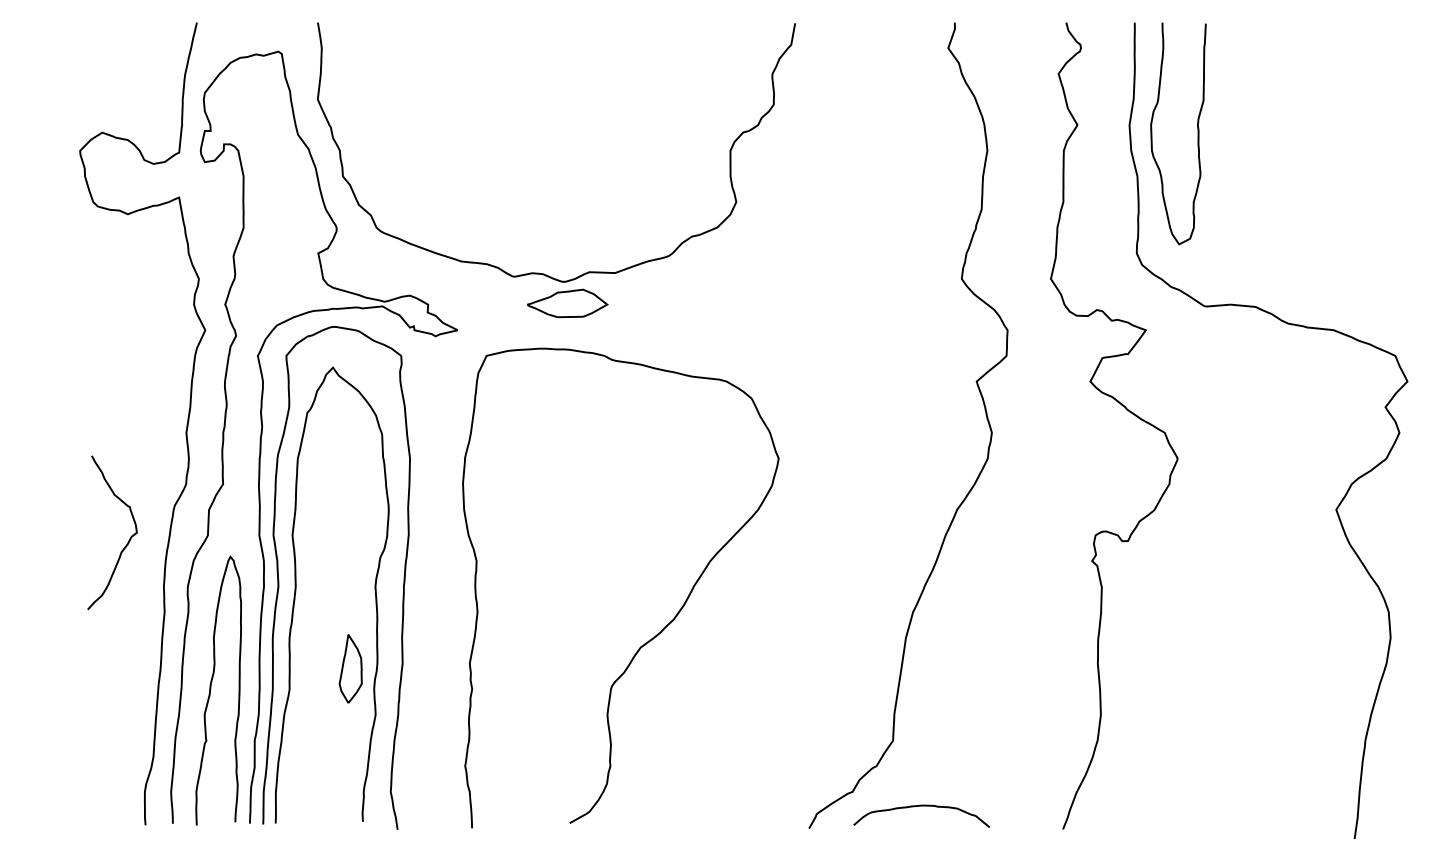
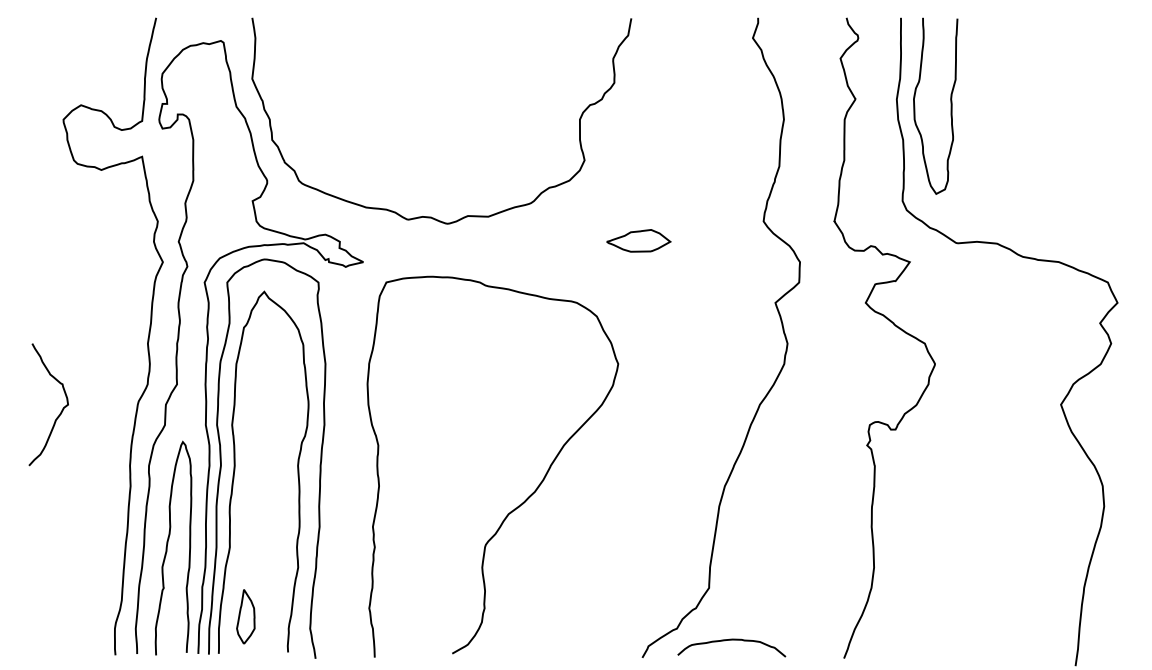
part: (567, 303) -> (638, 240), moved
curve: (128, 540) -> (61, 410), moved
part: (350, 668) -> (245, 616), moved

